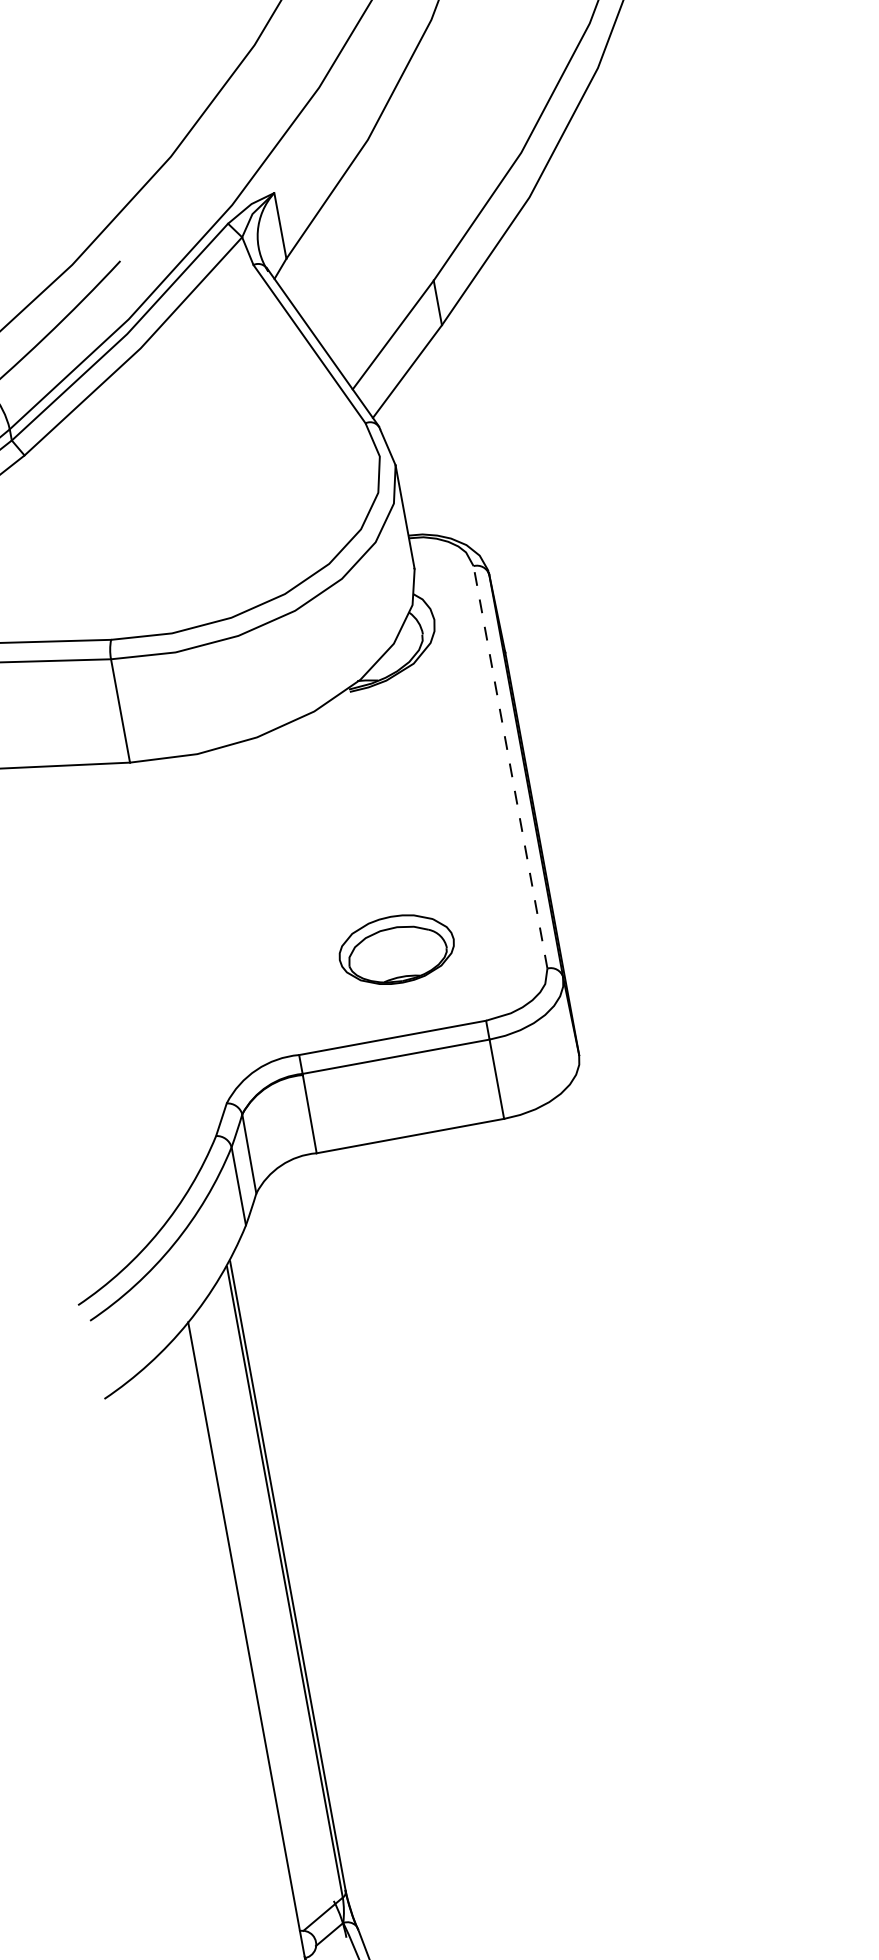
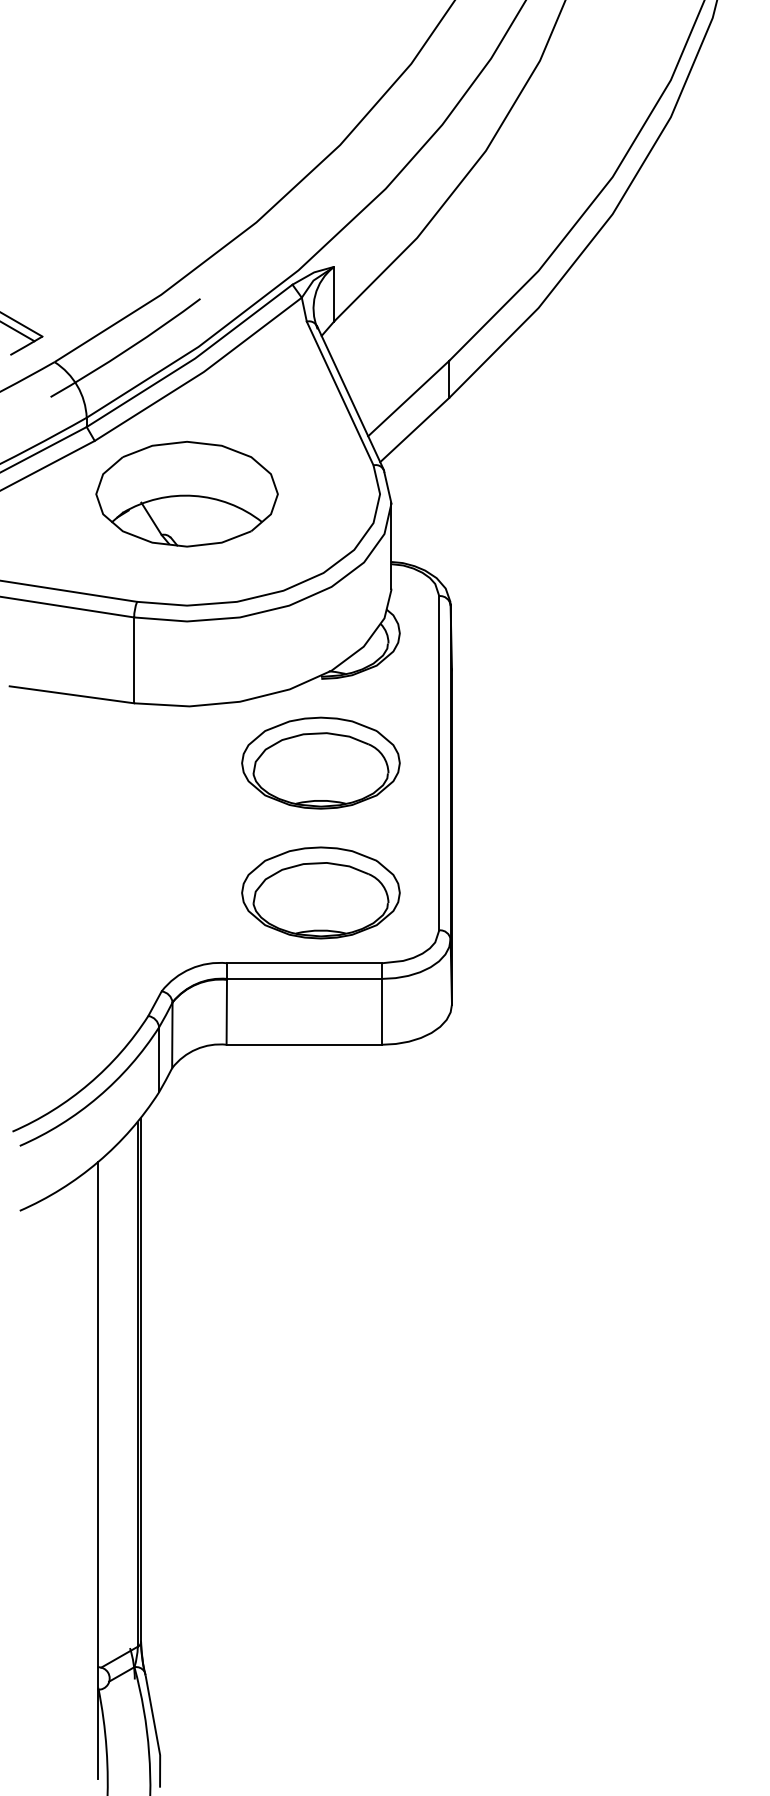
part: (146, 498) -> (186, 493), added
line: (510, 766) -> (439, 762), dashed -> solid
part: (367, 792) -> (320, 762), added
part: (396, 949) -> (320, 892), size x1.67

